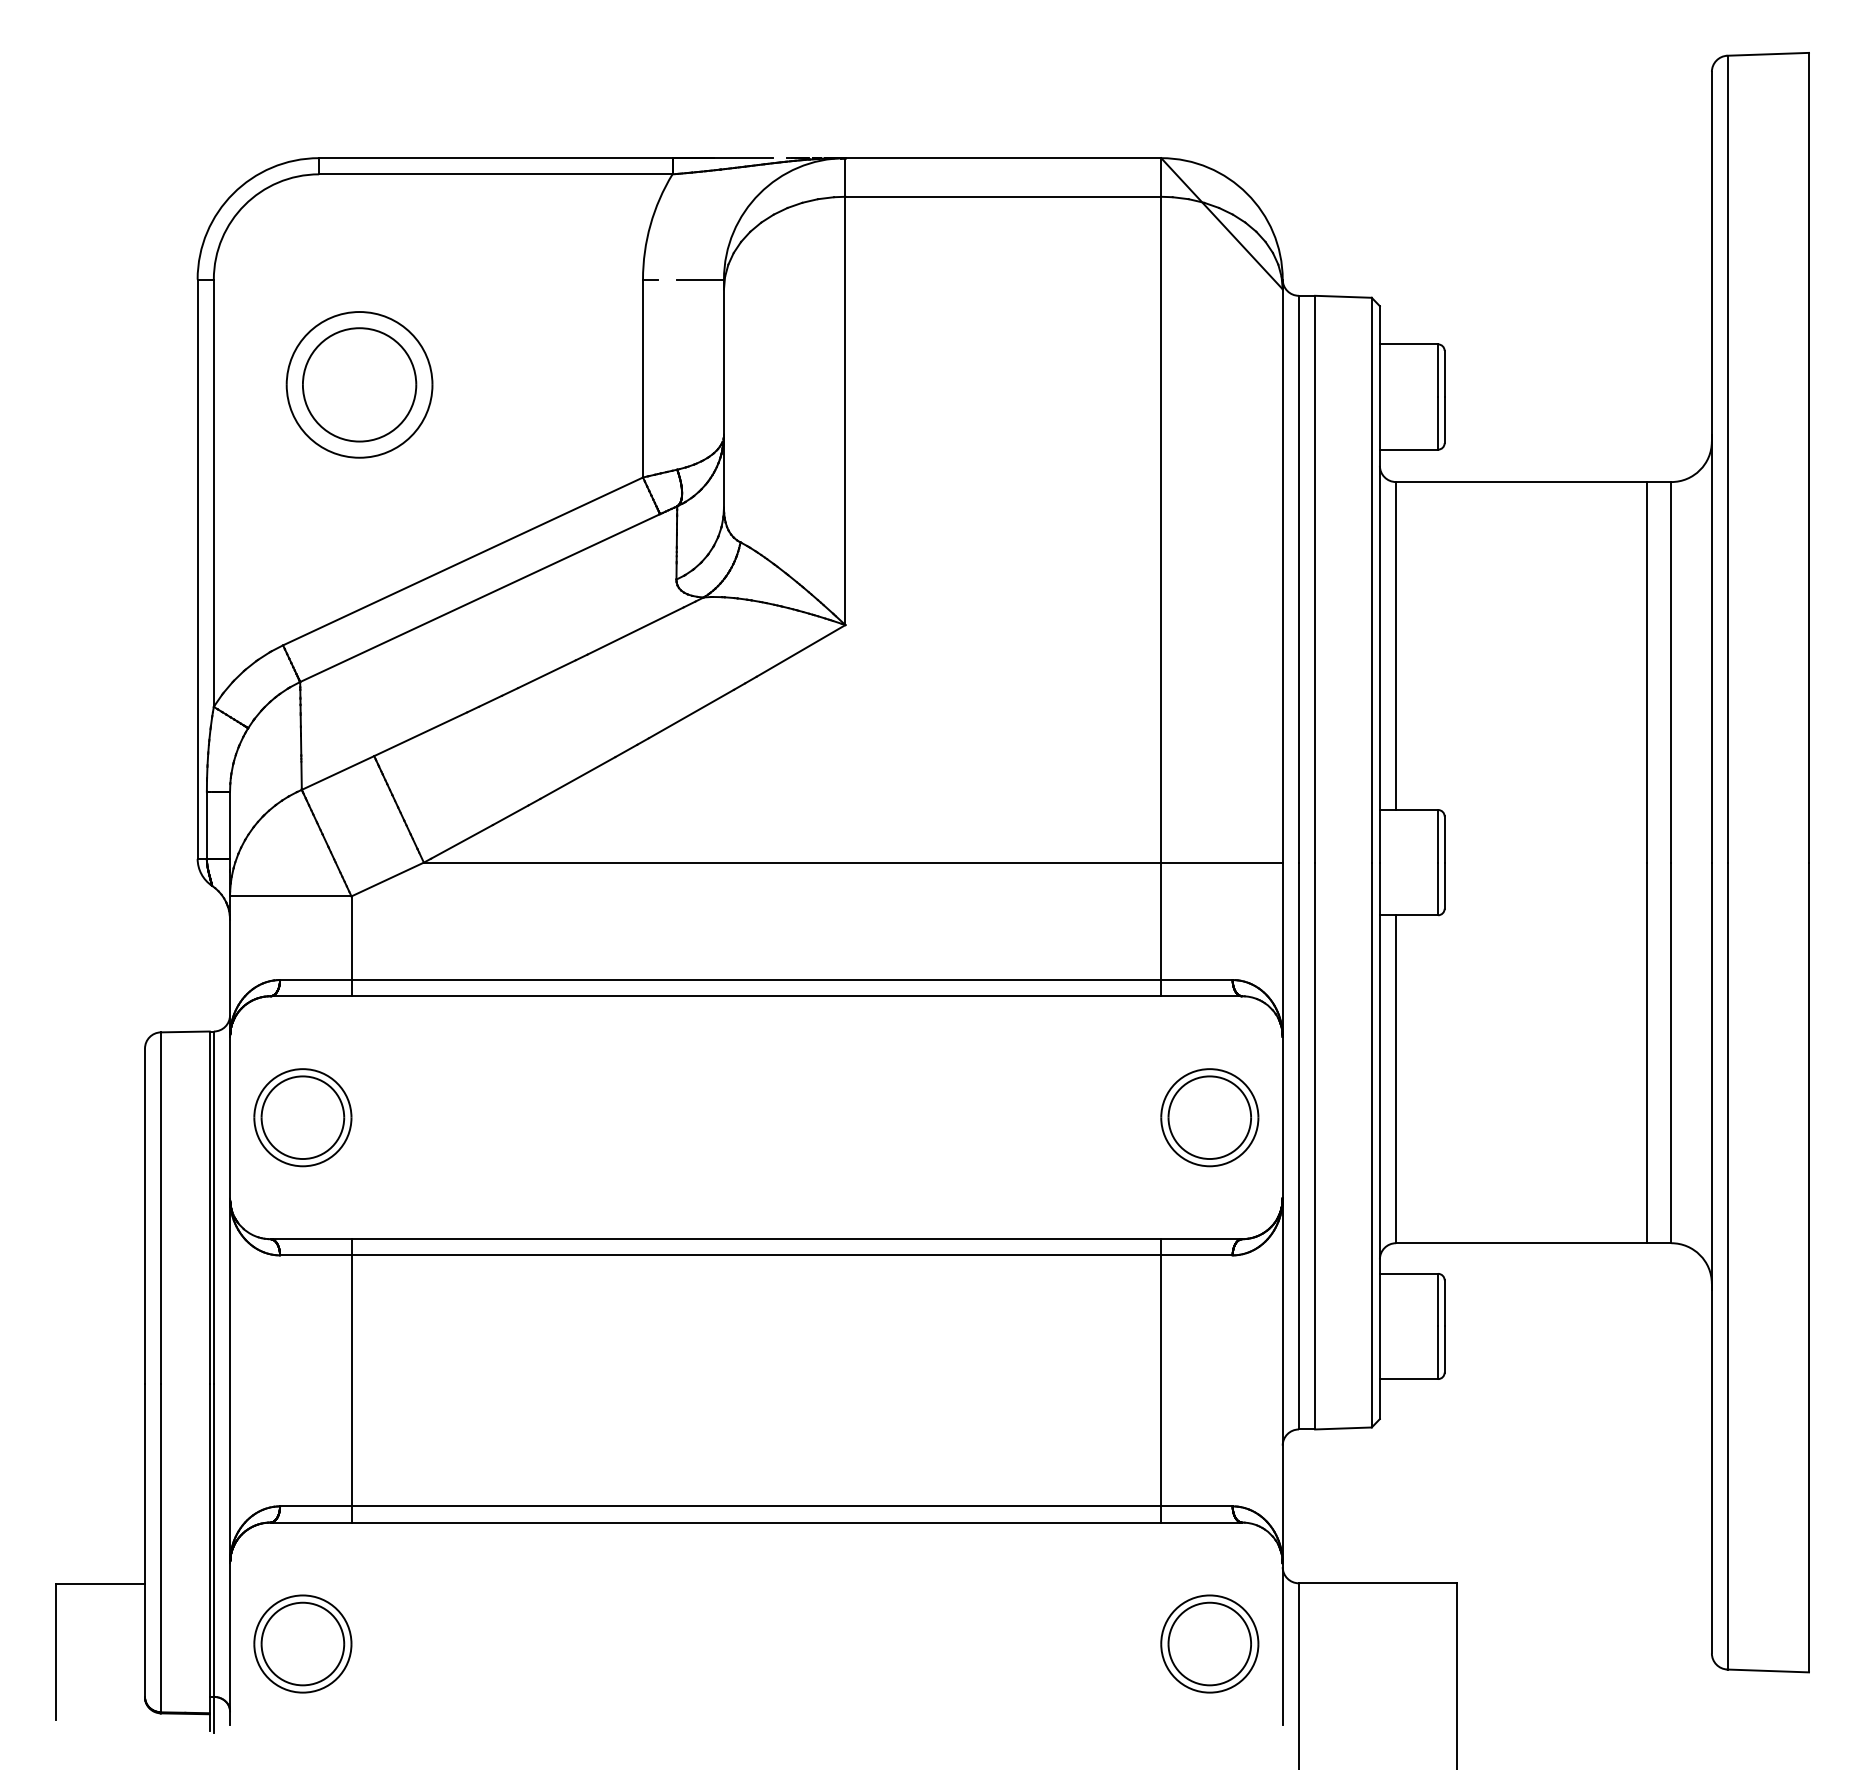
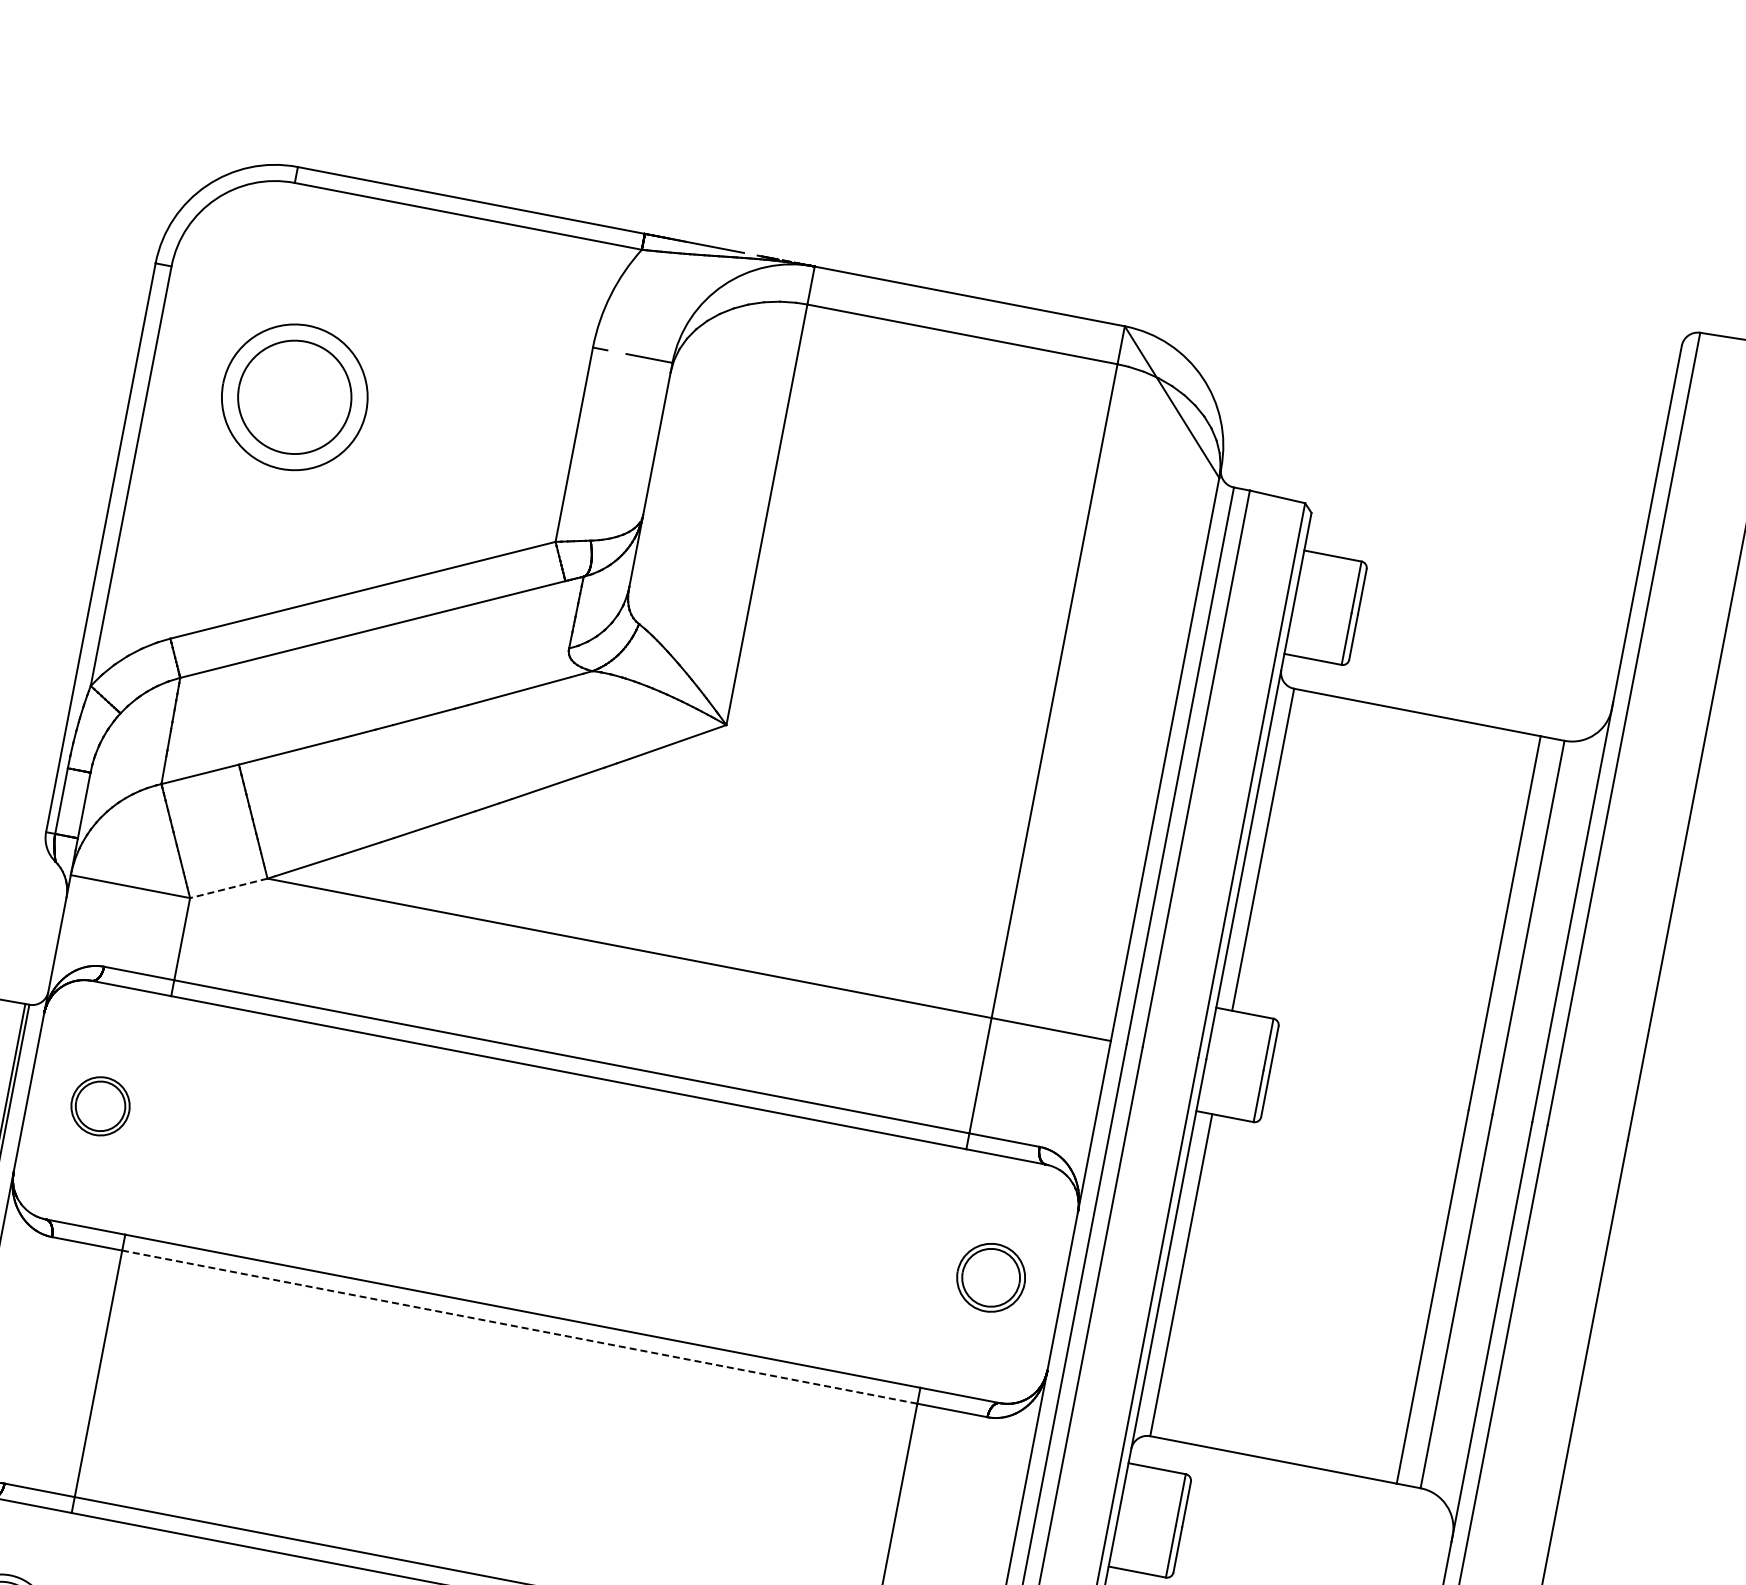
line: (387, 879) -> (228, 888), solid -> dashed
part: (302, 1117) -> (100, 1105), size x0.6
part: (1209, 1117) -> (990, 1277), size x0.7
line: (756, 1255) -> (519, 1327), solid -> dashed

